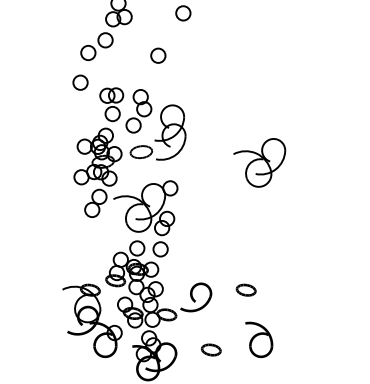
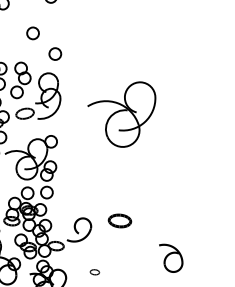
circle: (183, 82) -> (55, 53), added
part: (259, 162) -> (122, 114), size x1.6
part: (245, 289) -> (119, 220), size x1.4
curve: (257, 336) -> (169, 255), moved
part: (211, 349) -> (94, 271), size x0.6

